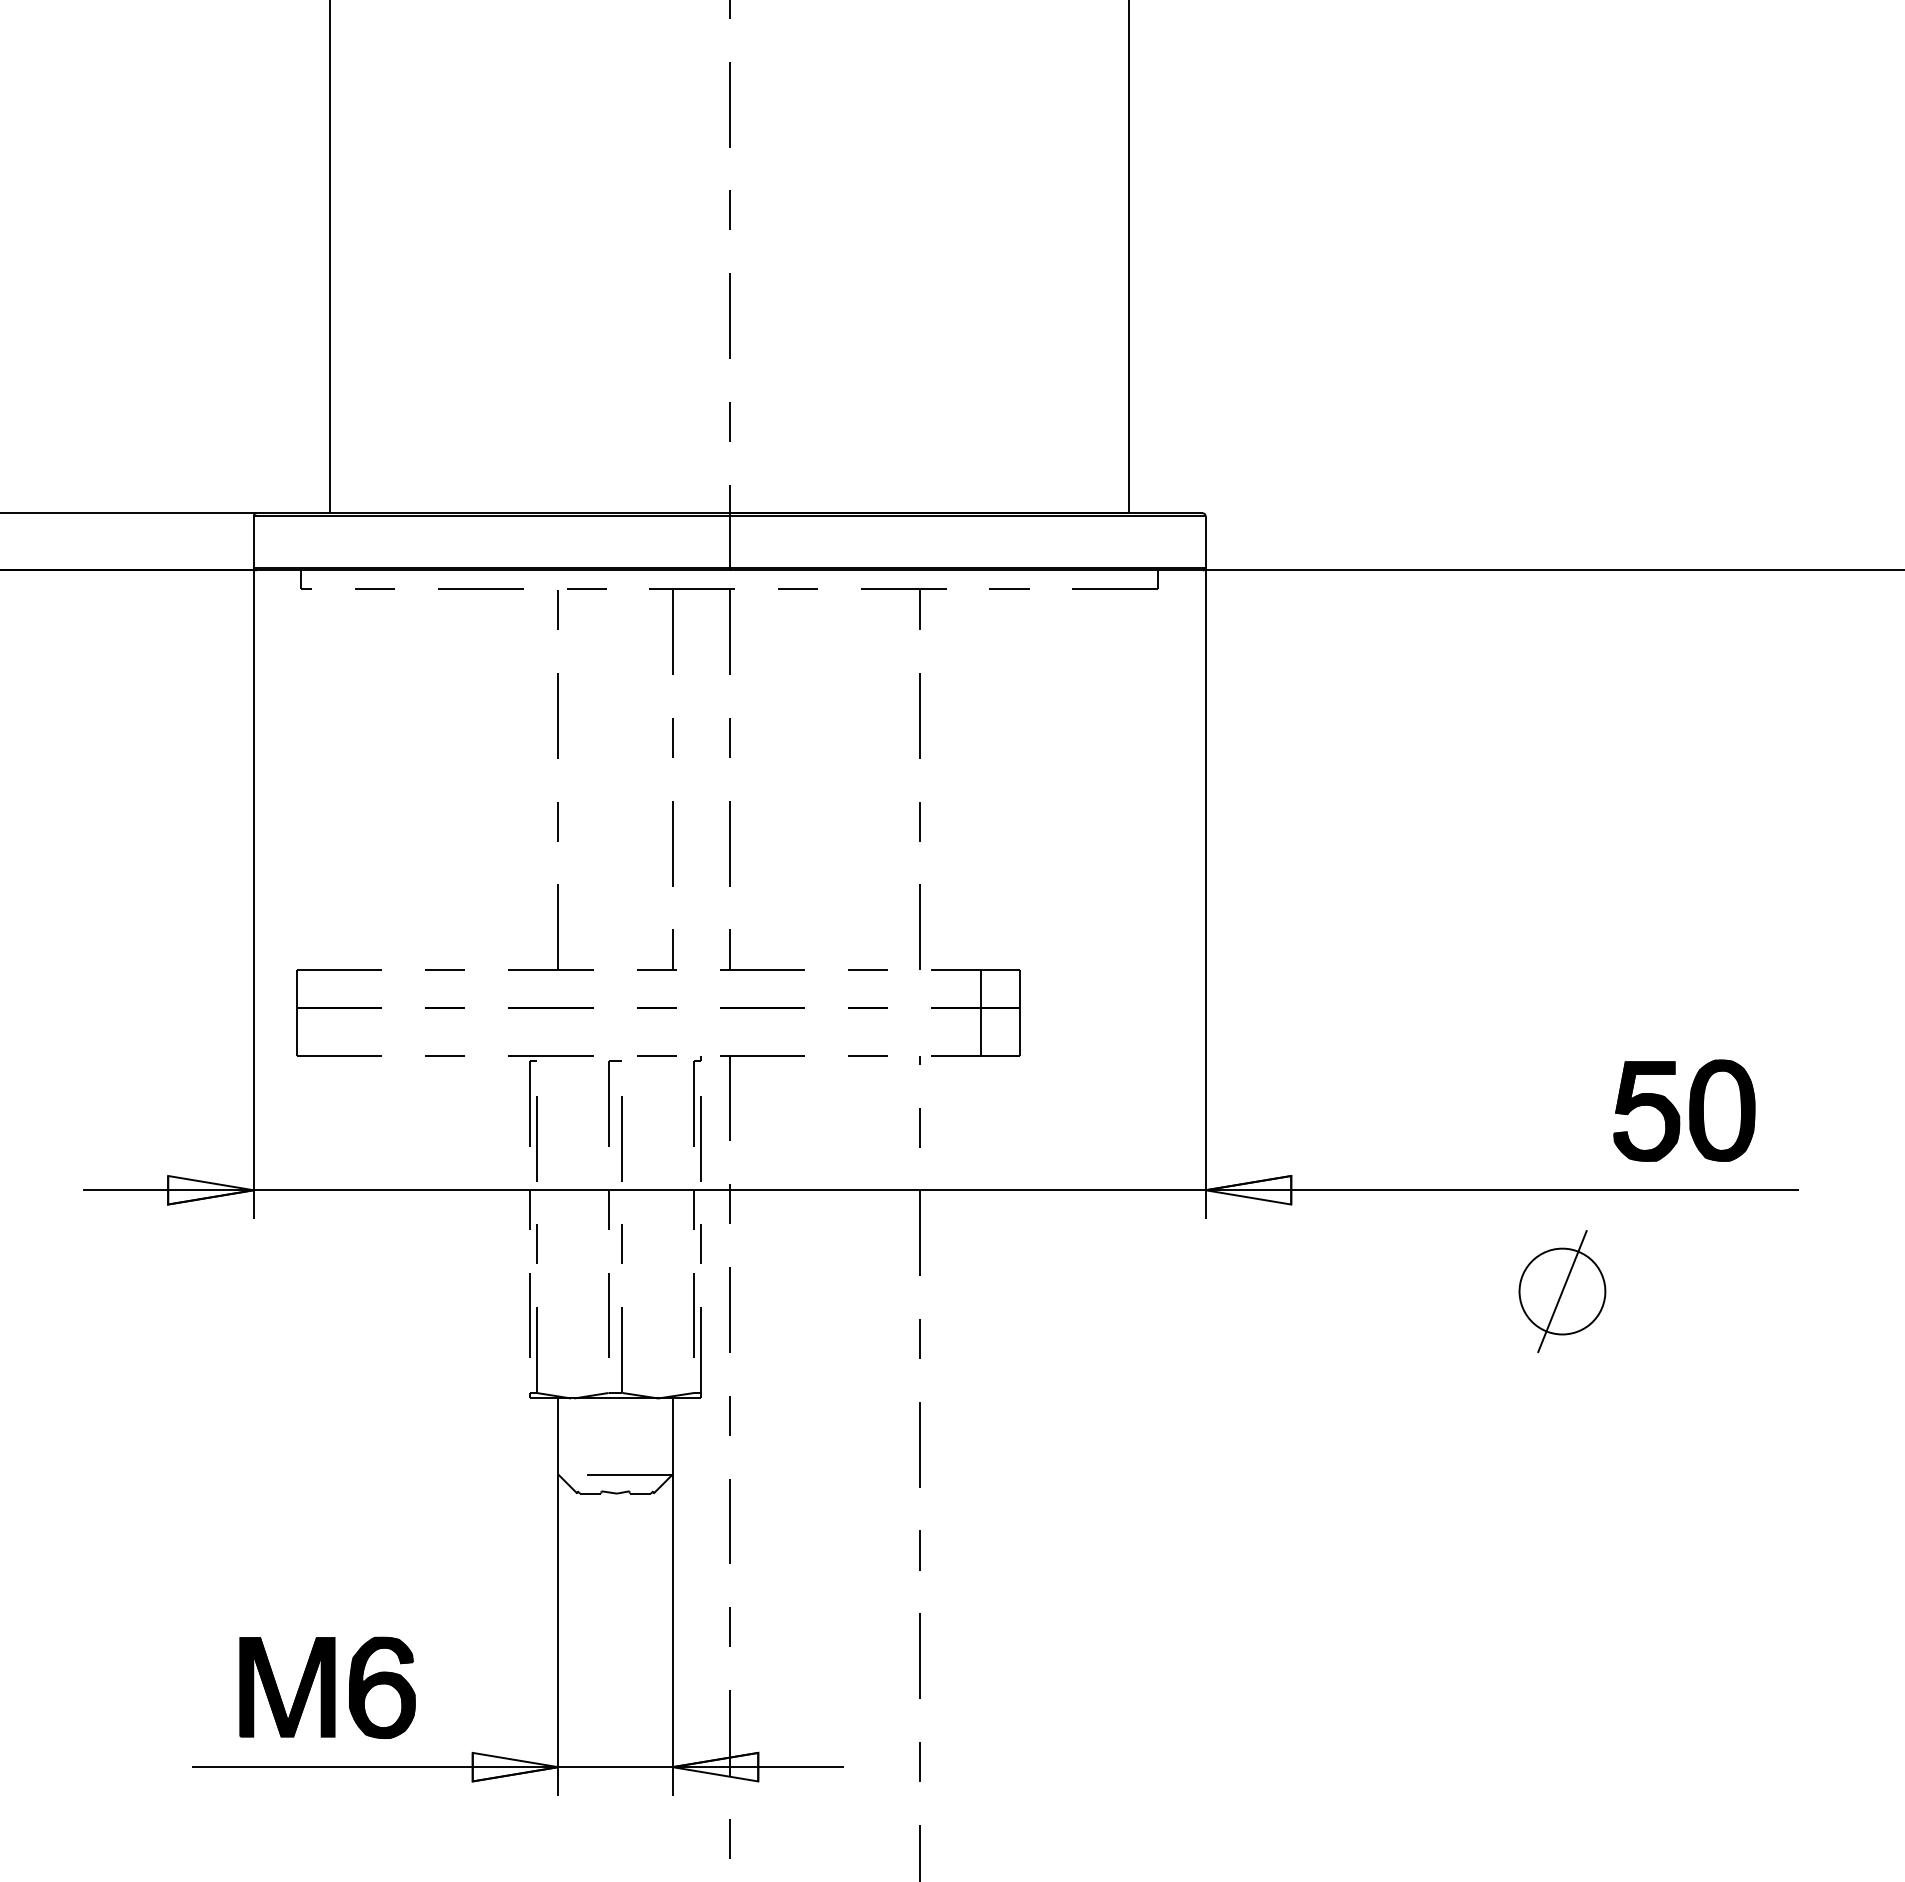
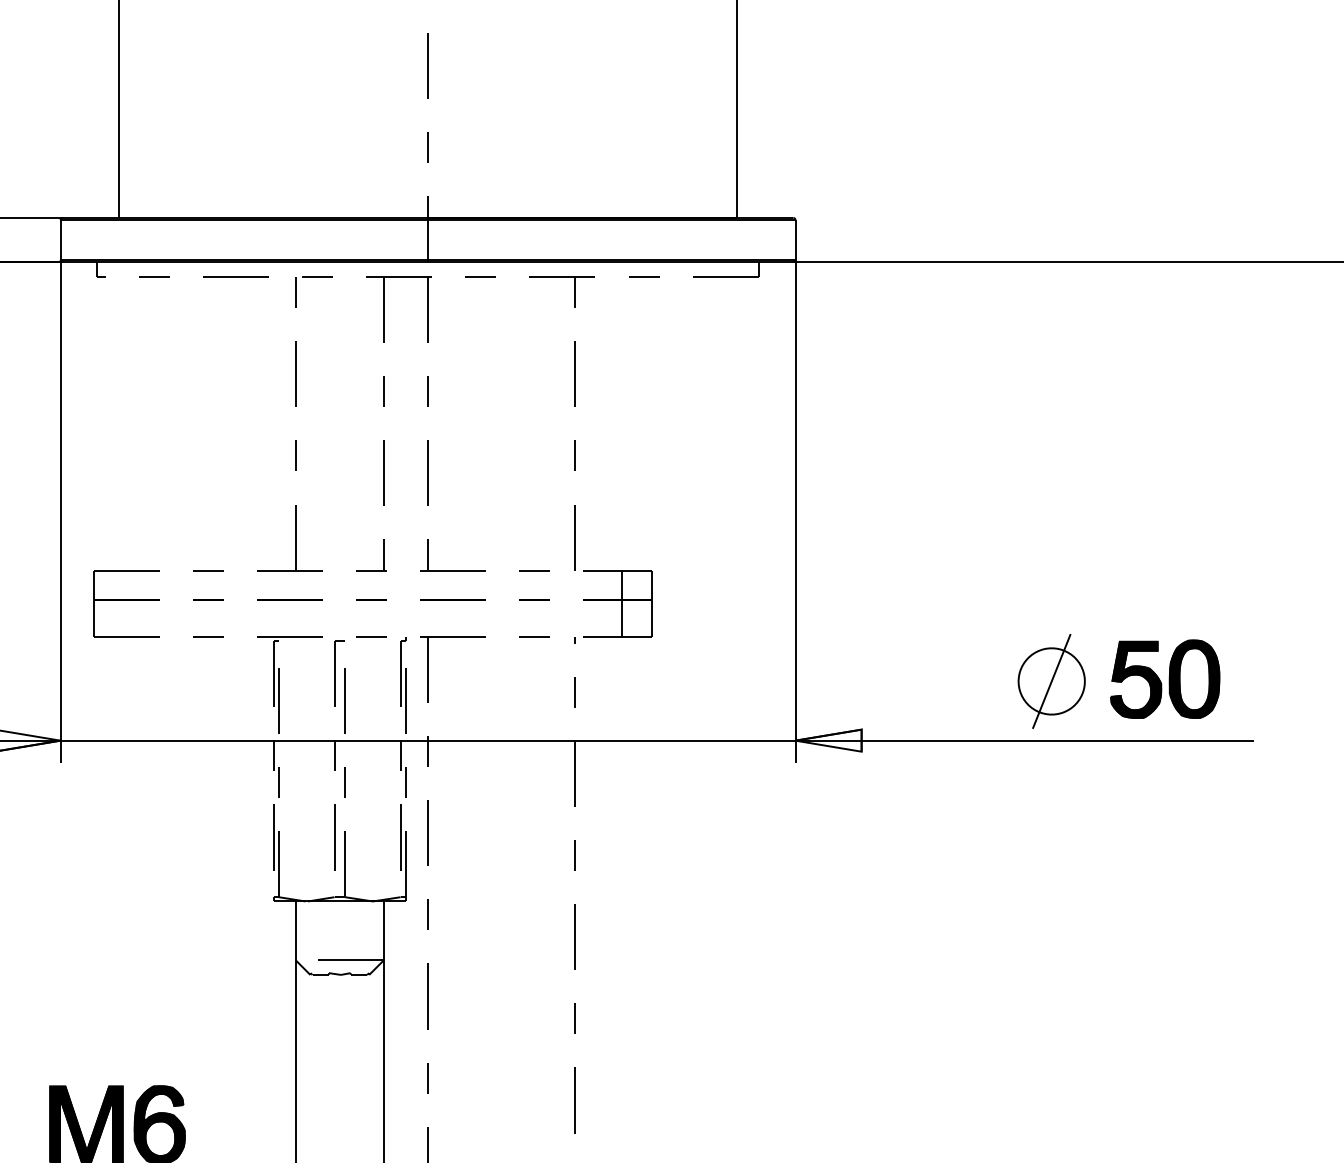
part: (1562, 1291) -> (1051, 681), moved

